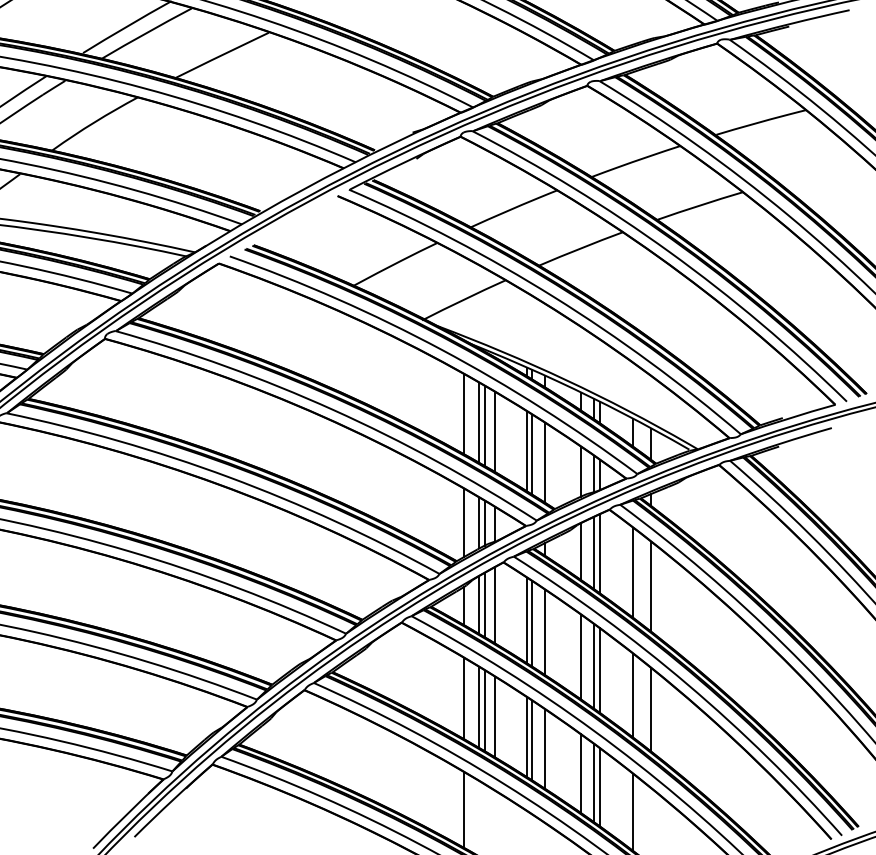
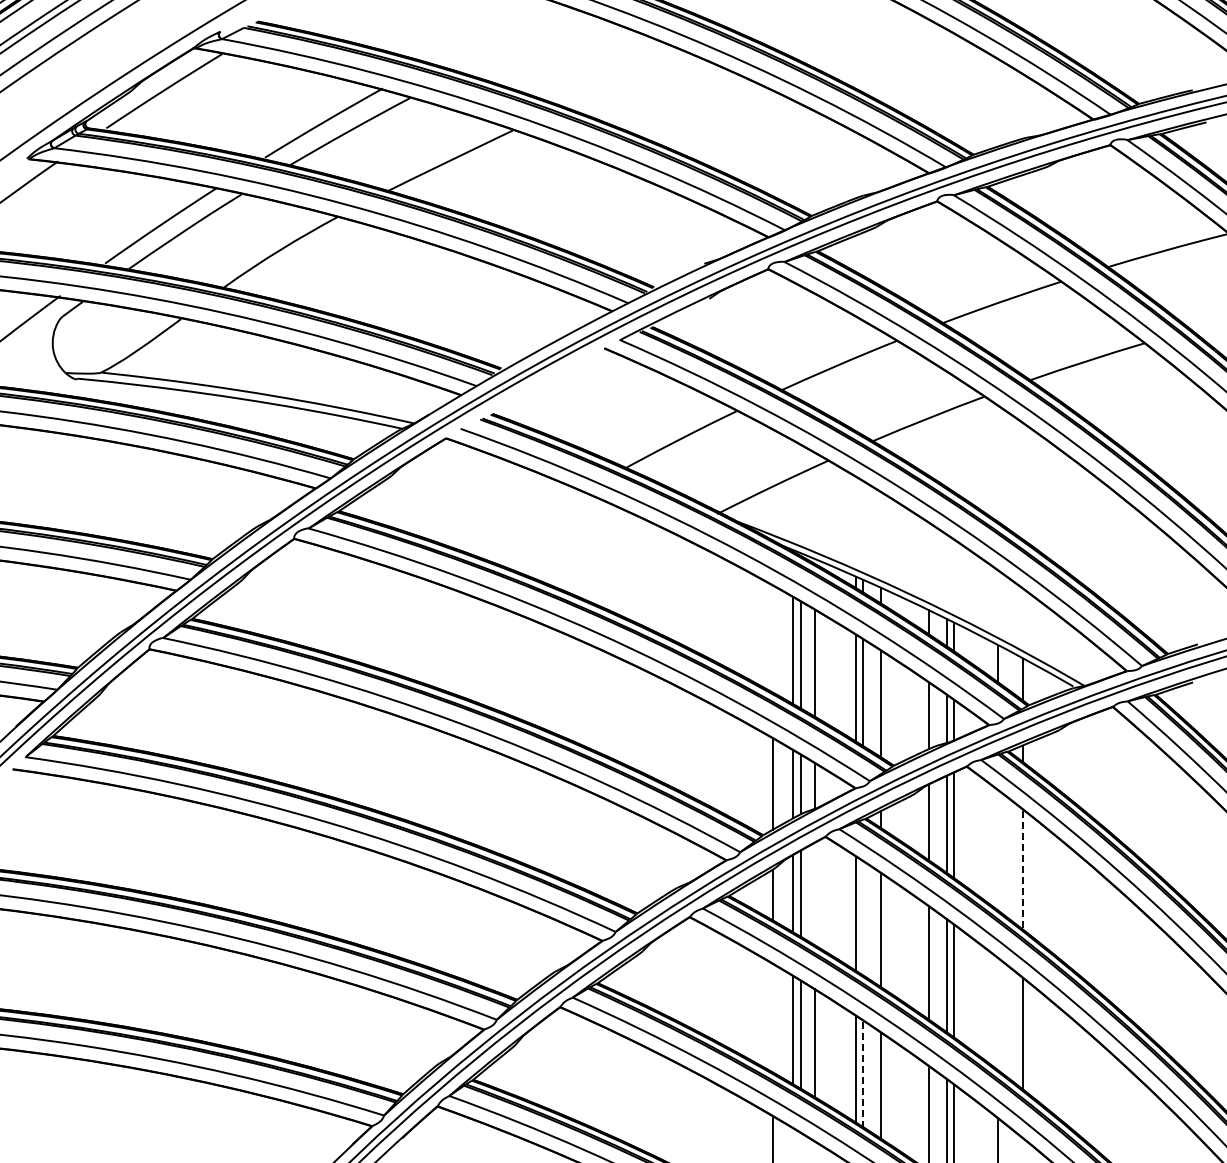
line: (463, 414) -> (772, 639), removed
line: (632, 572) -> (997, 850), removed
line: (651, 587) -> (1022, 870), solid -> dashed
line: (495, 604) -> (814, 893), removed
line: (531, 623) -> (863, 918), removed
line: (632, 695) -> (997, 1014), removed
line: (463, 698) -> (772, 1018), removed
line: (531, 740) -> (863, 1074), solid -> dashed

